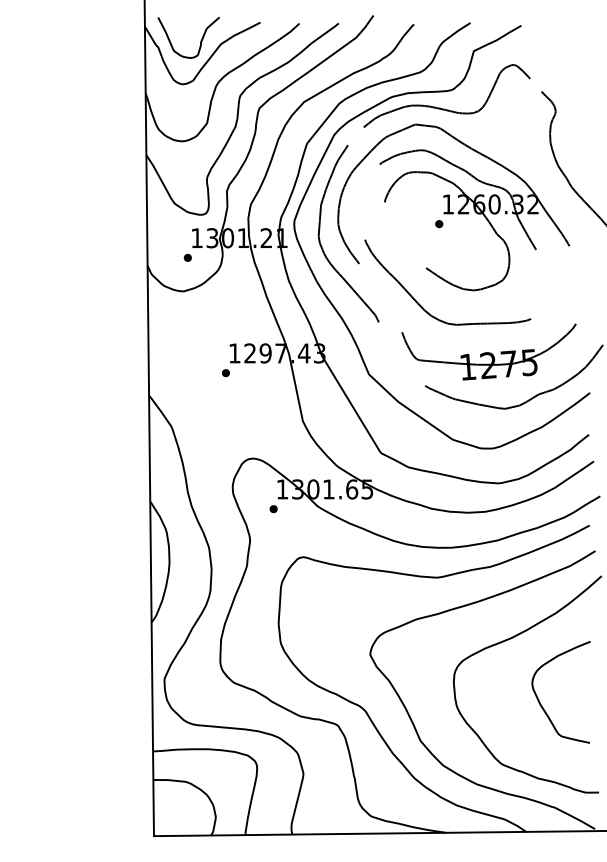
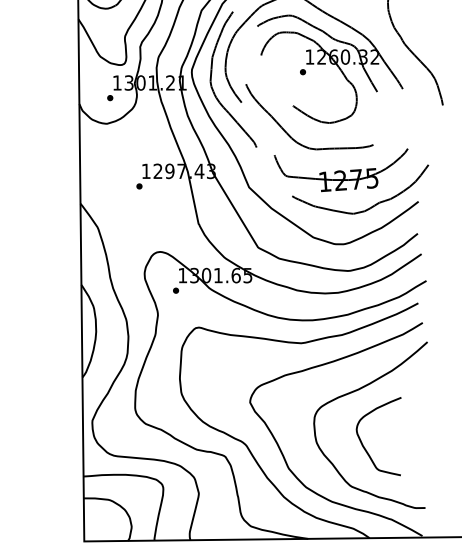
curve: (539, 699) -> (362, 442), moved

